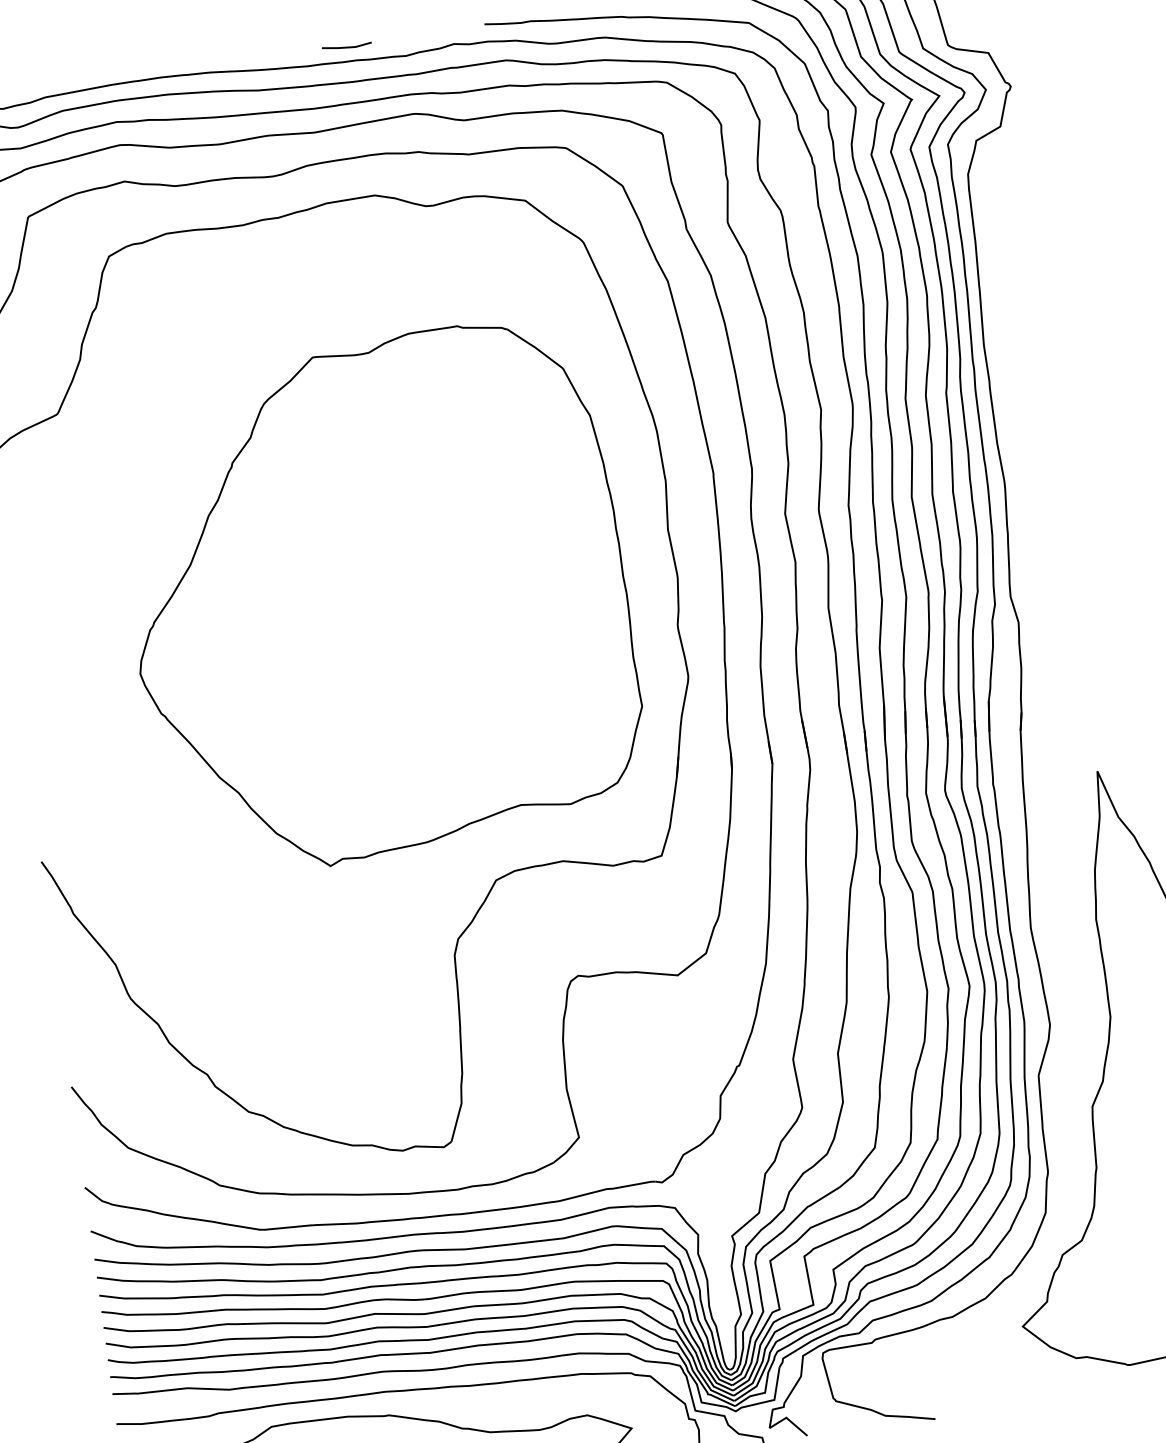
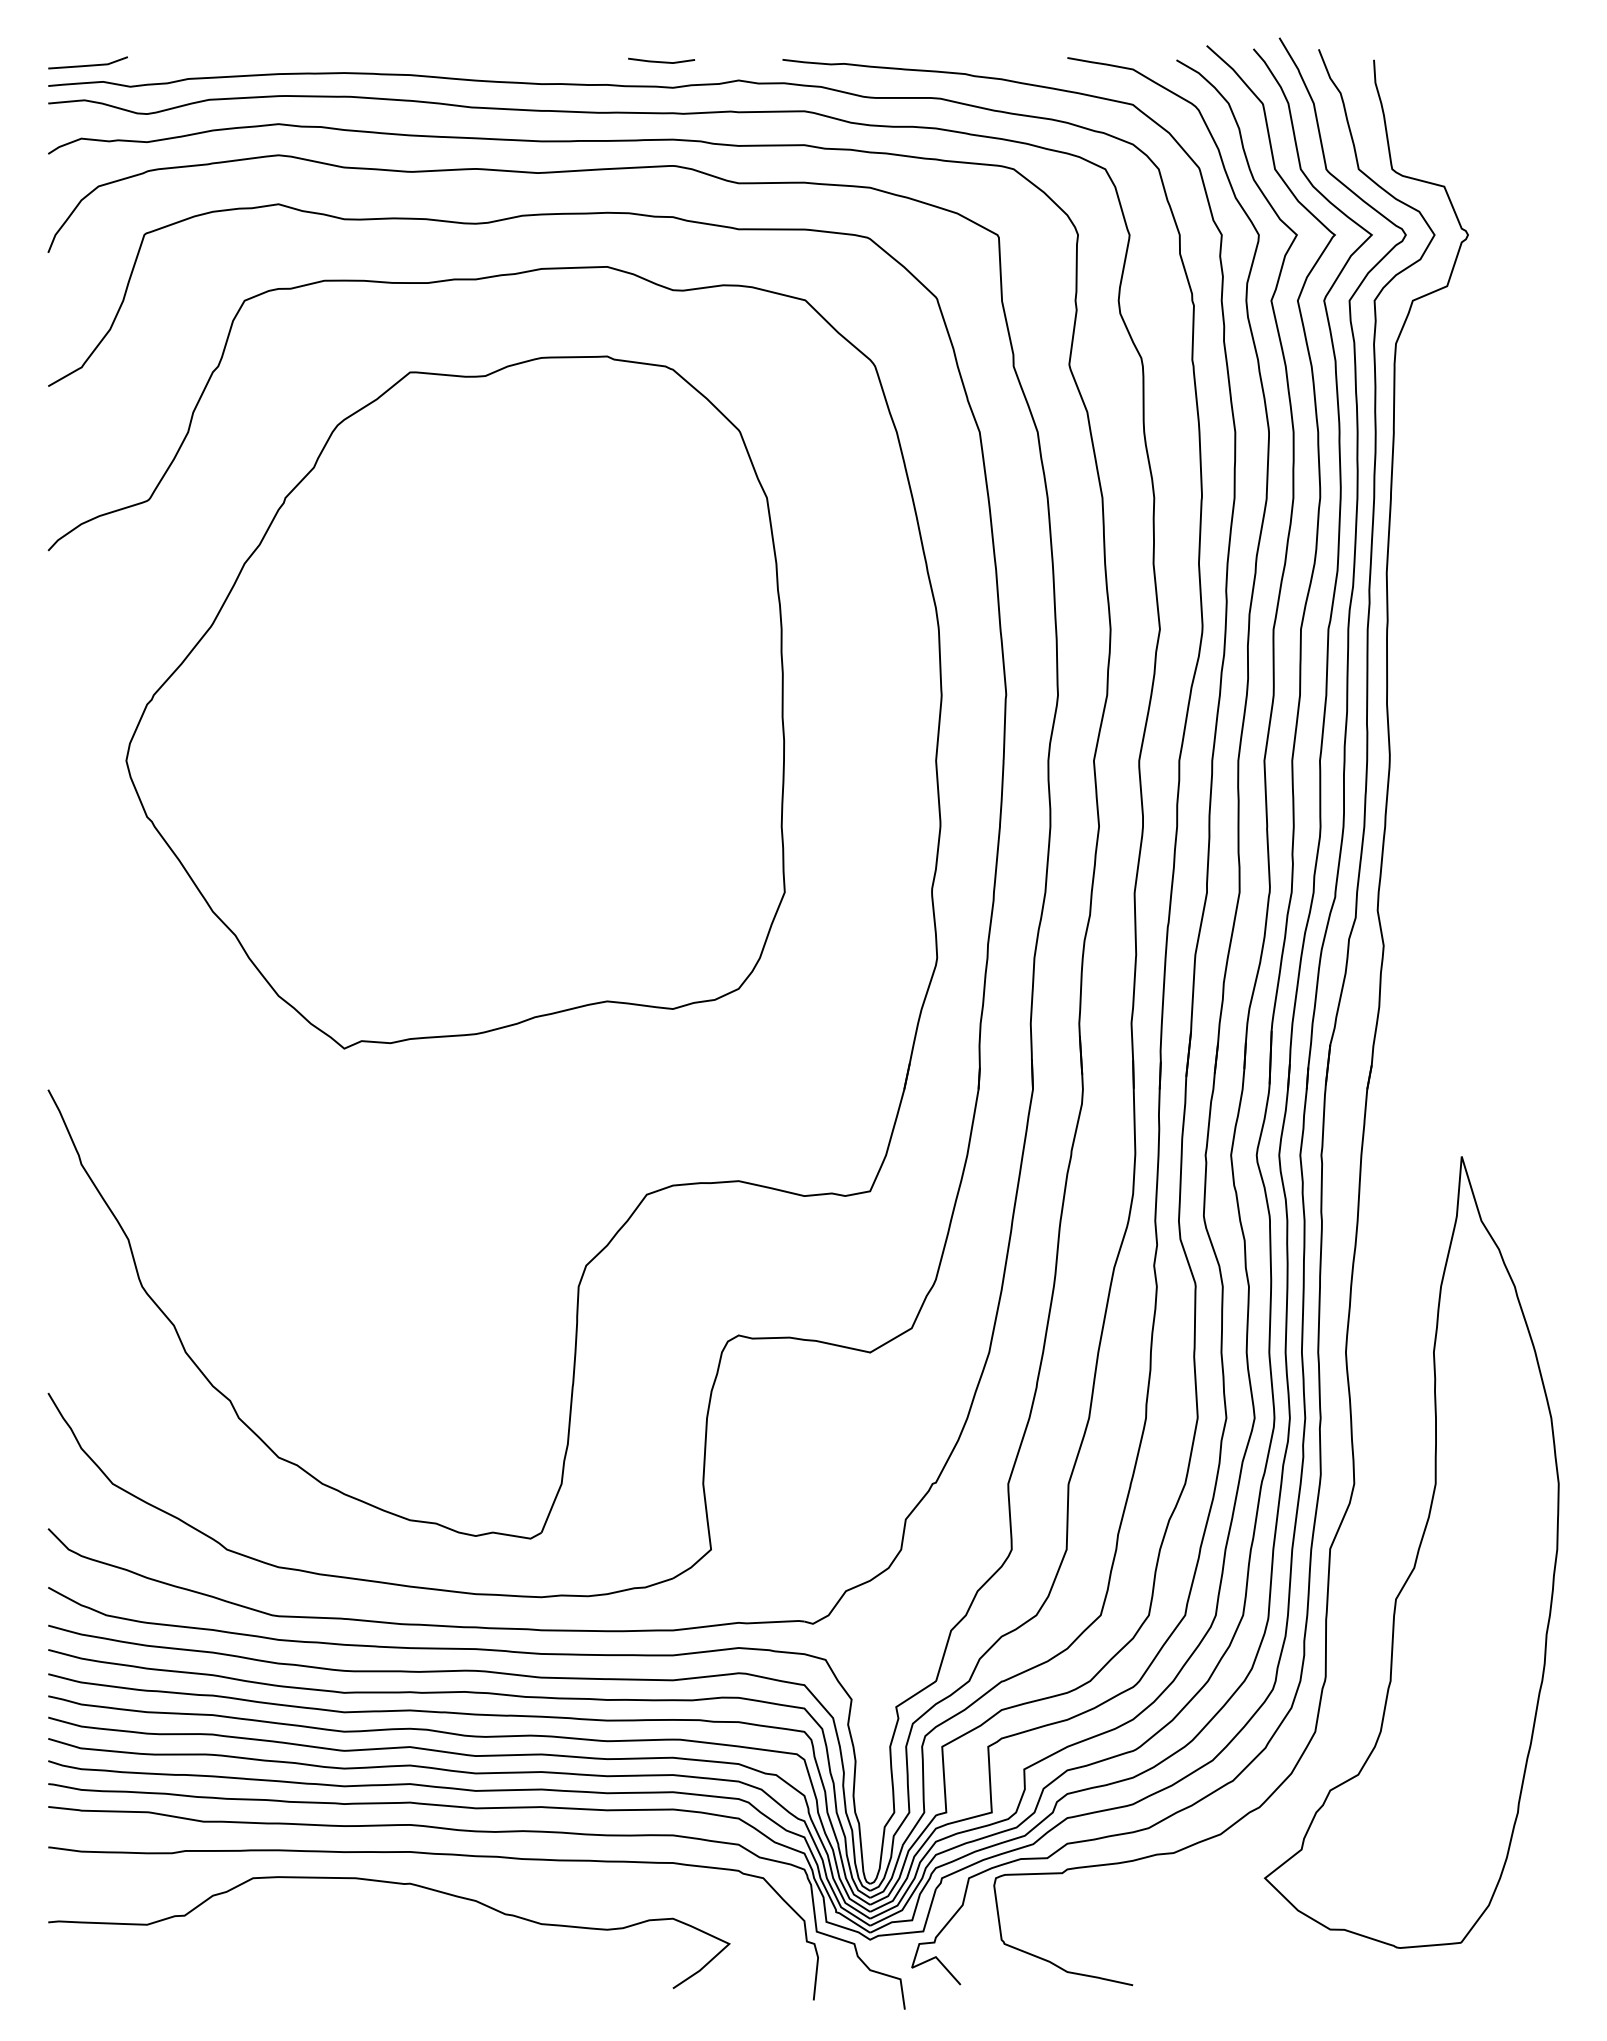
line: (346, 46) -> (661, 61), moved
part: (378, 598) -> (455, 702), moved

